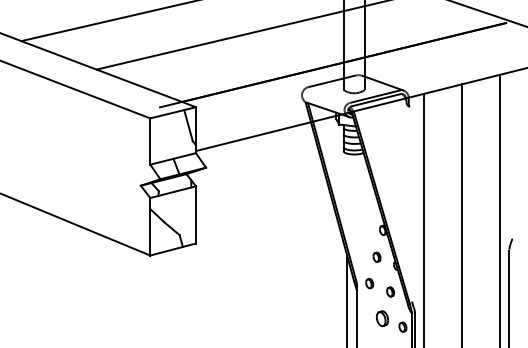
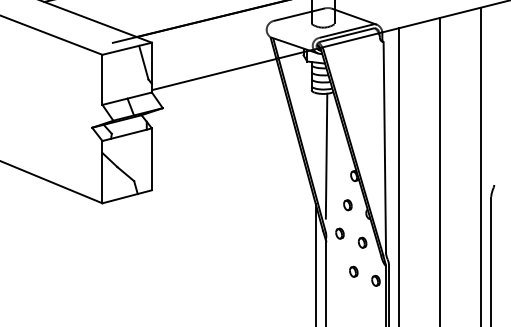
line: (411, 203) -> (385, 146), added
line: (356, 211) -> (325, 155), added
part: (382, 318) -> (353, 271), size x0.62

